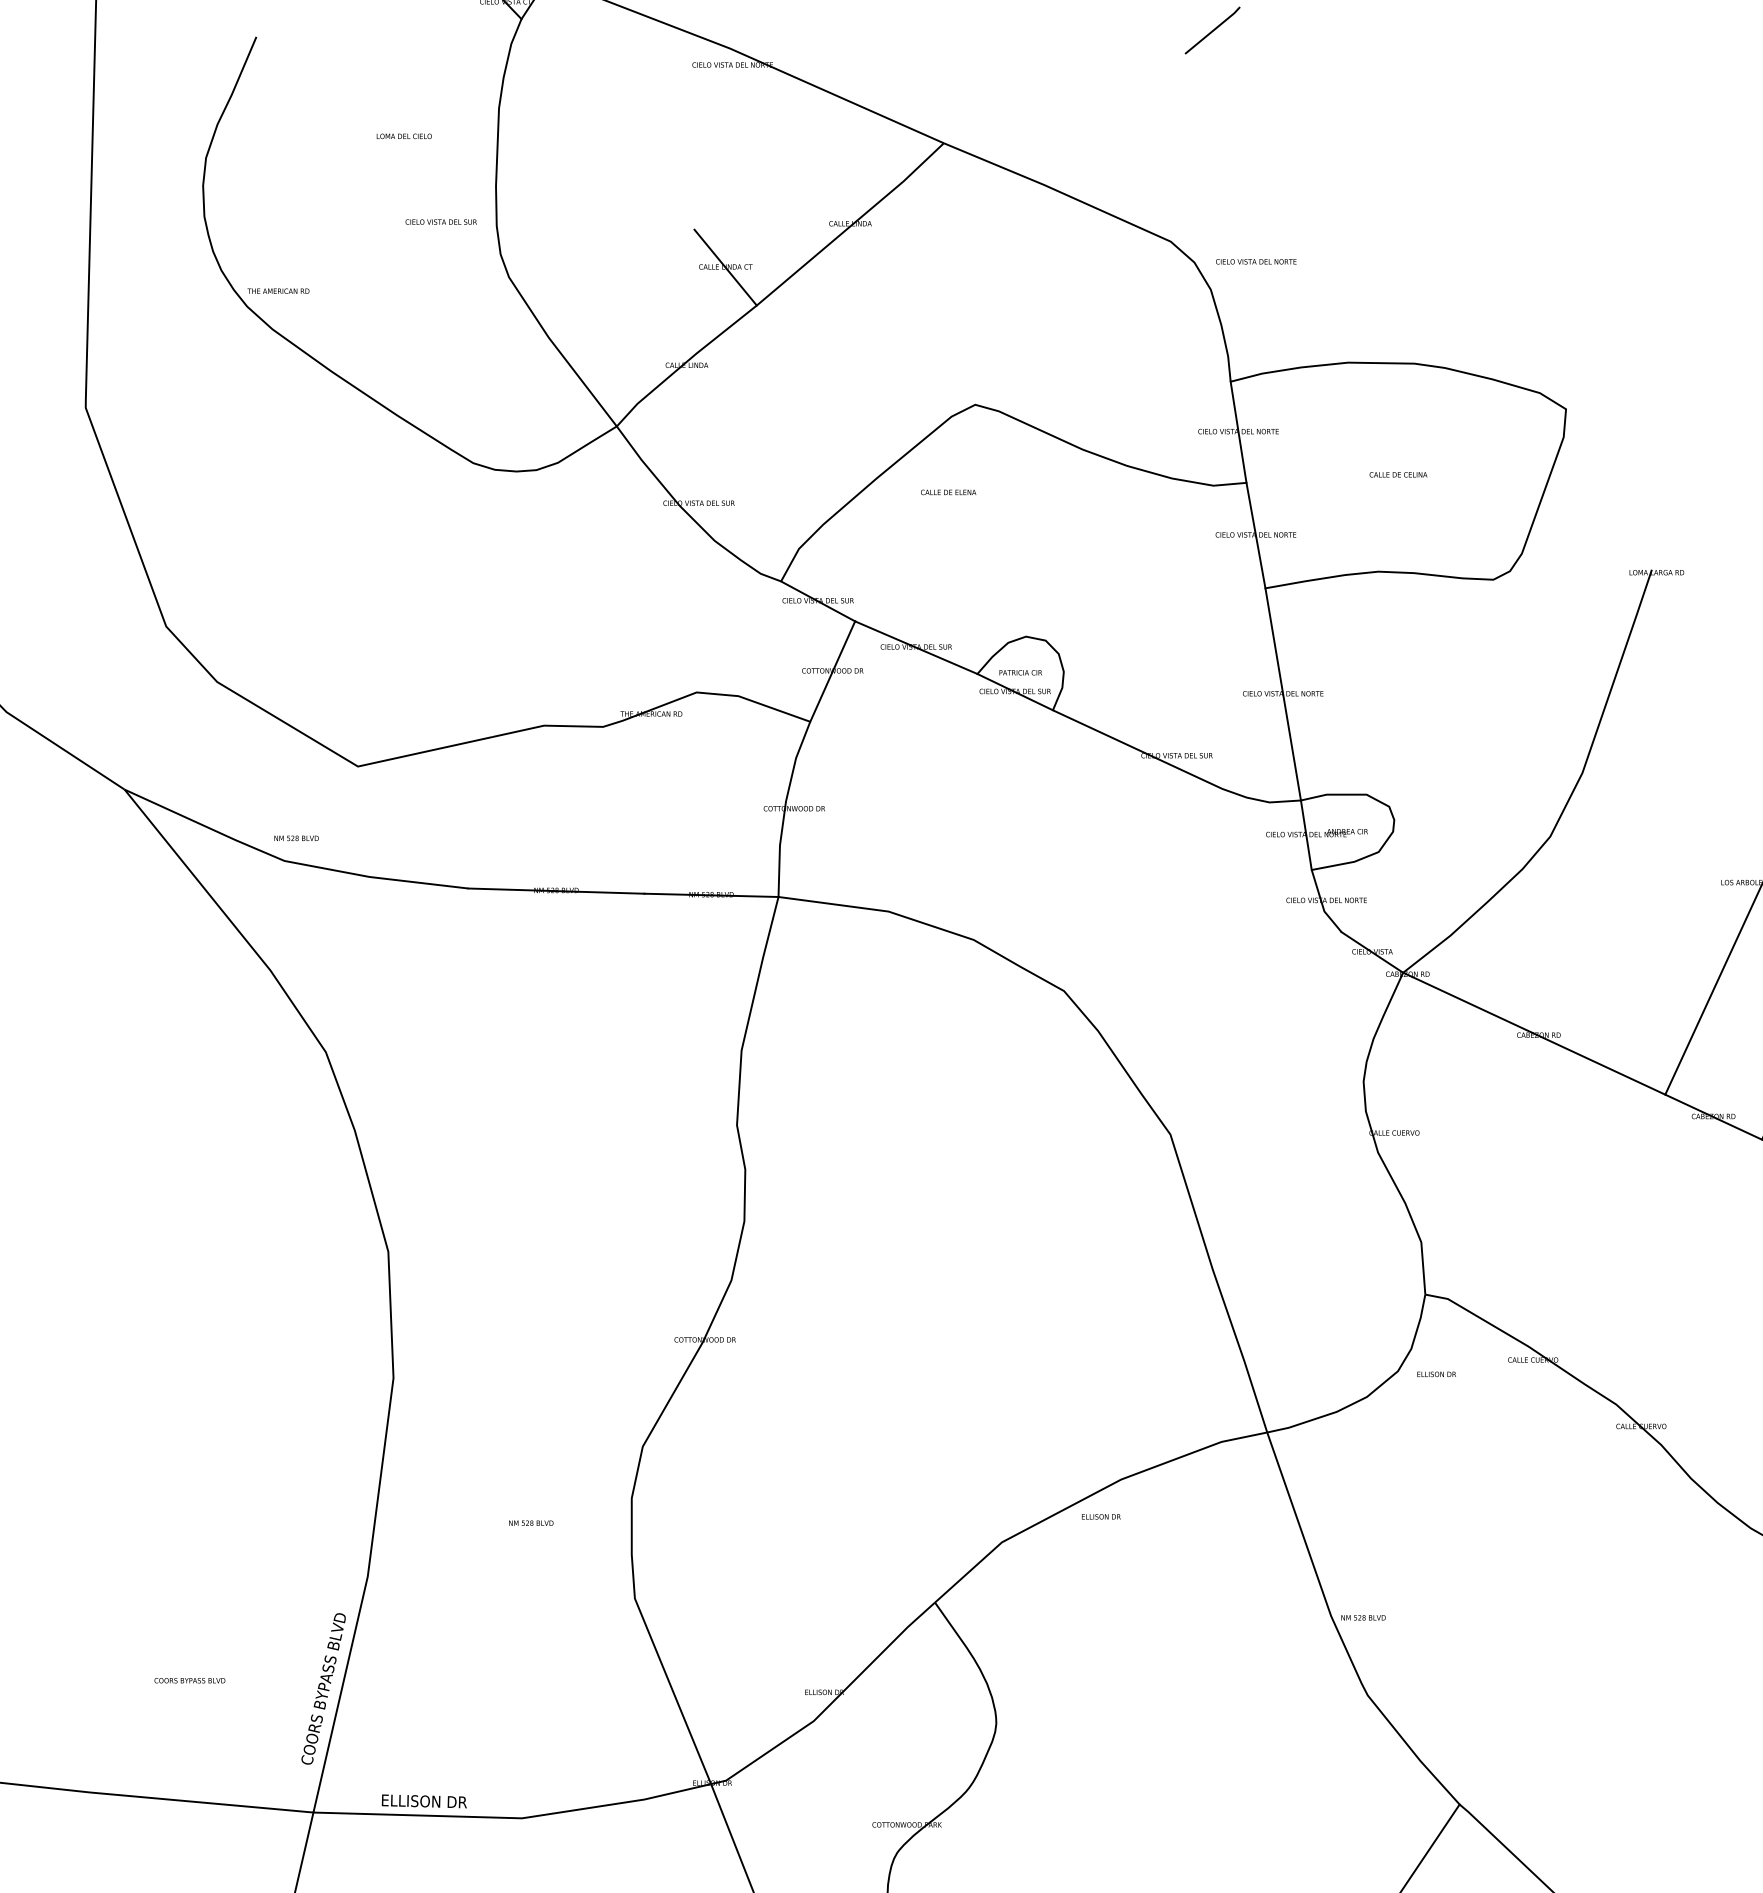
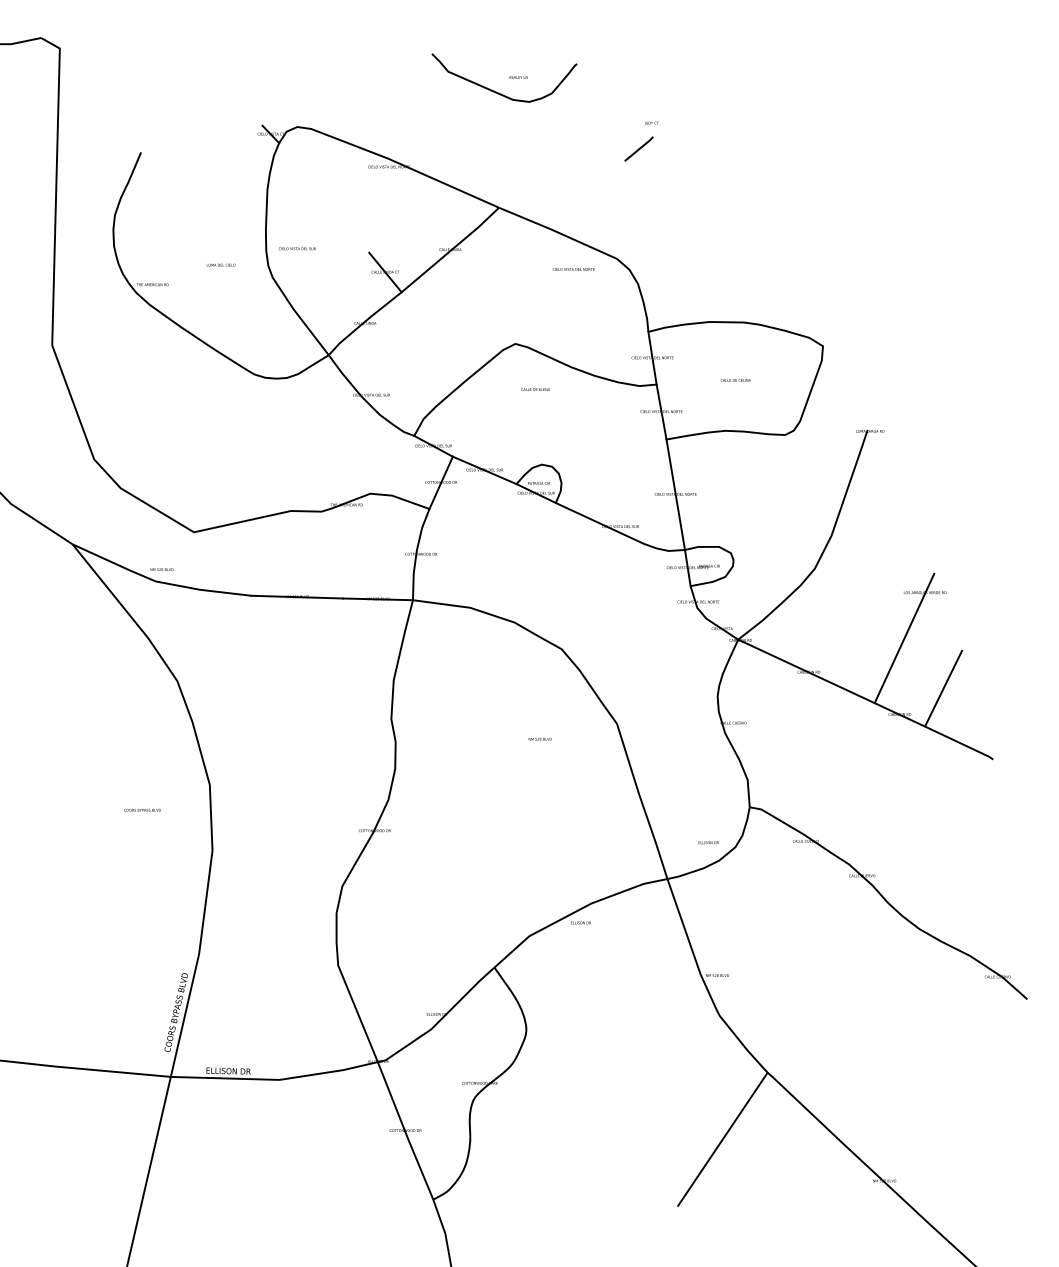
text: (403, 135) -> (220, 264), moved
text: (439, 221) -> (296, 248), moved
text: (1255, 261) -> (573, 269), moved
text: (948, 492) -> (535, 389), moved
text: (1436, 1373) -> (708, 842), moved
text: (529, 1521) -> (539, 738), moved
text: (189, 1679) -> (142, 809), moved

